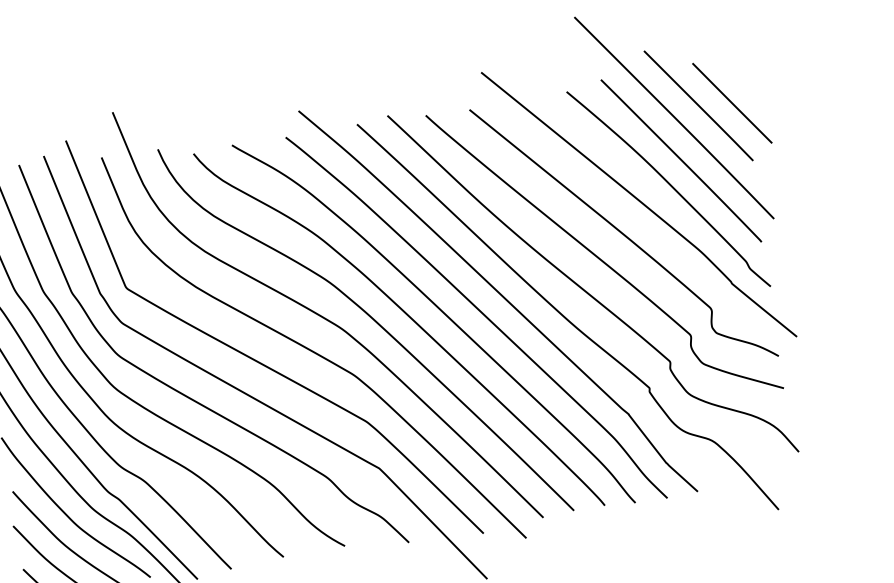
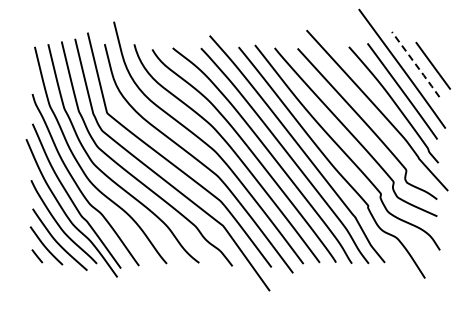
line: (700, 107) -> (416, 65), solid -> dashed

